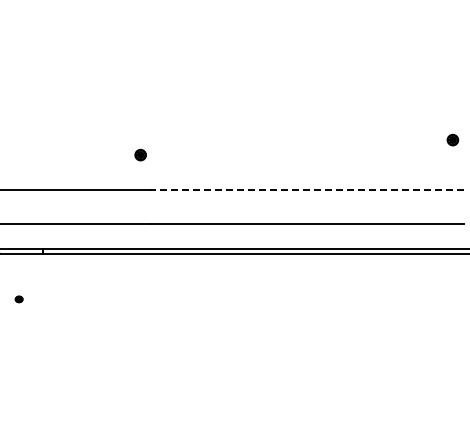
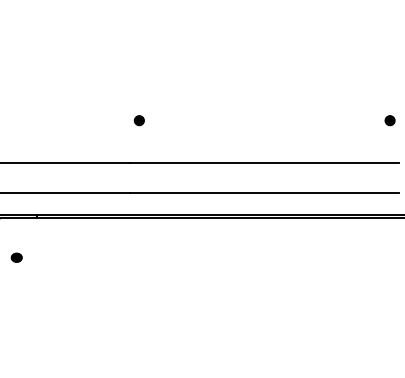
part: (140, 154) -> (139, 120), moved
line: (306, 189) -> (264, 163), dashed -> solid
part: (18, 299) -> (16, 257), size x1.67

